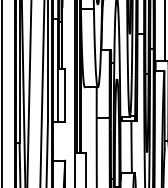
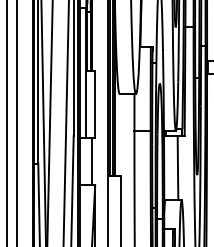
line: (62, 141) -> (91, 161), added

